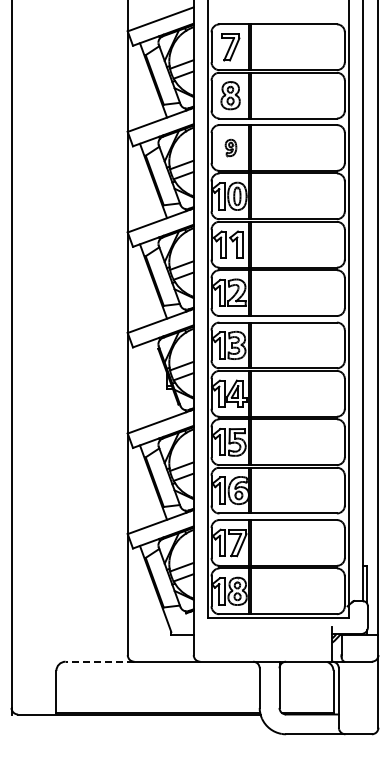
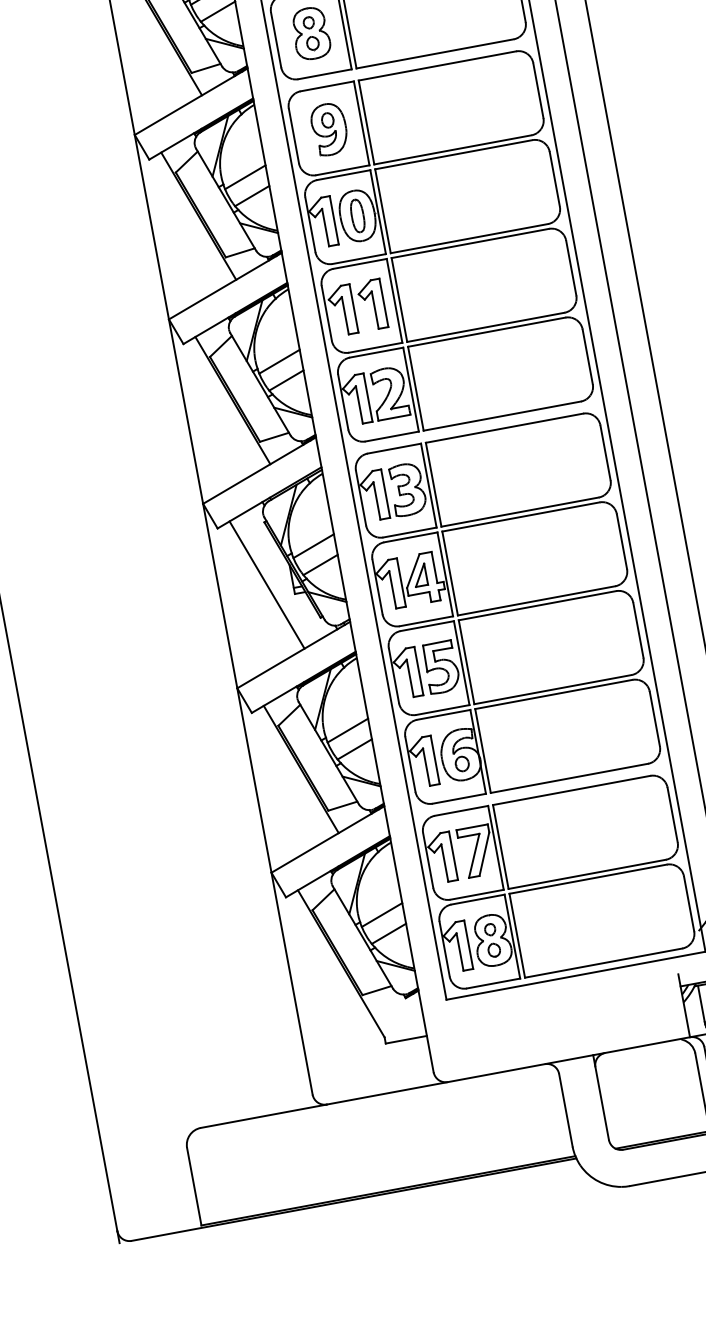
part: (230, 147) -> (328, 128), size x1.67
line: (153, 381) -> (266, 584), added
line: (99, 661) -> (262, 1115), dashed -> solid

